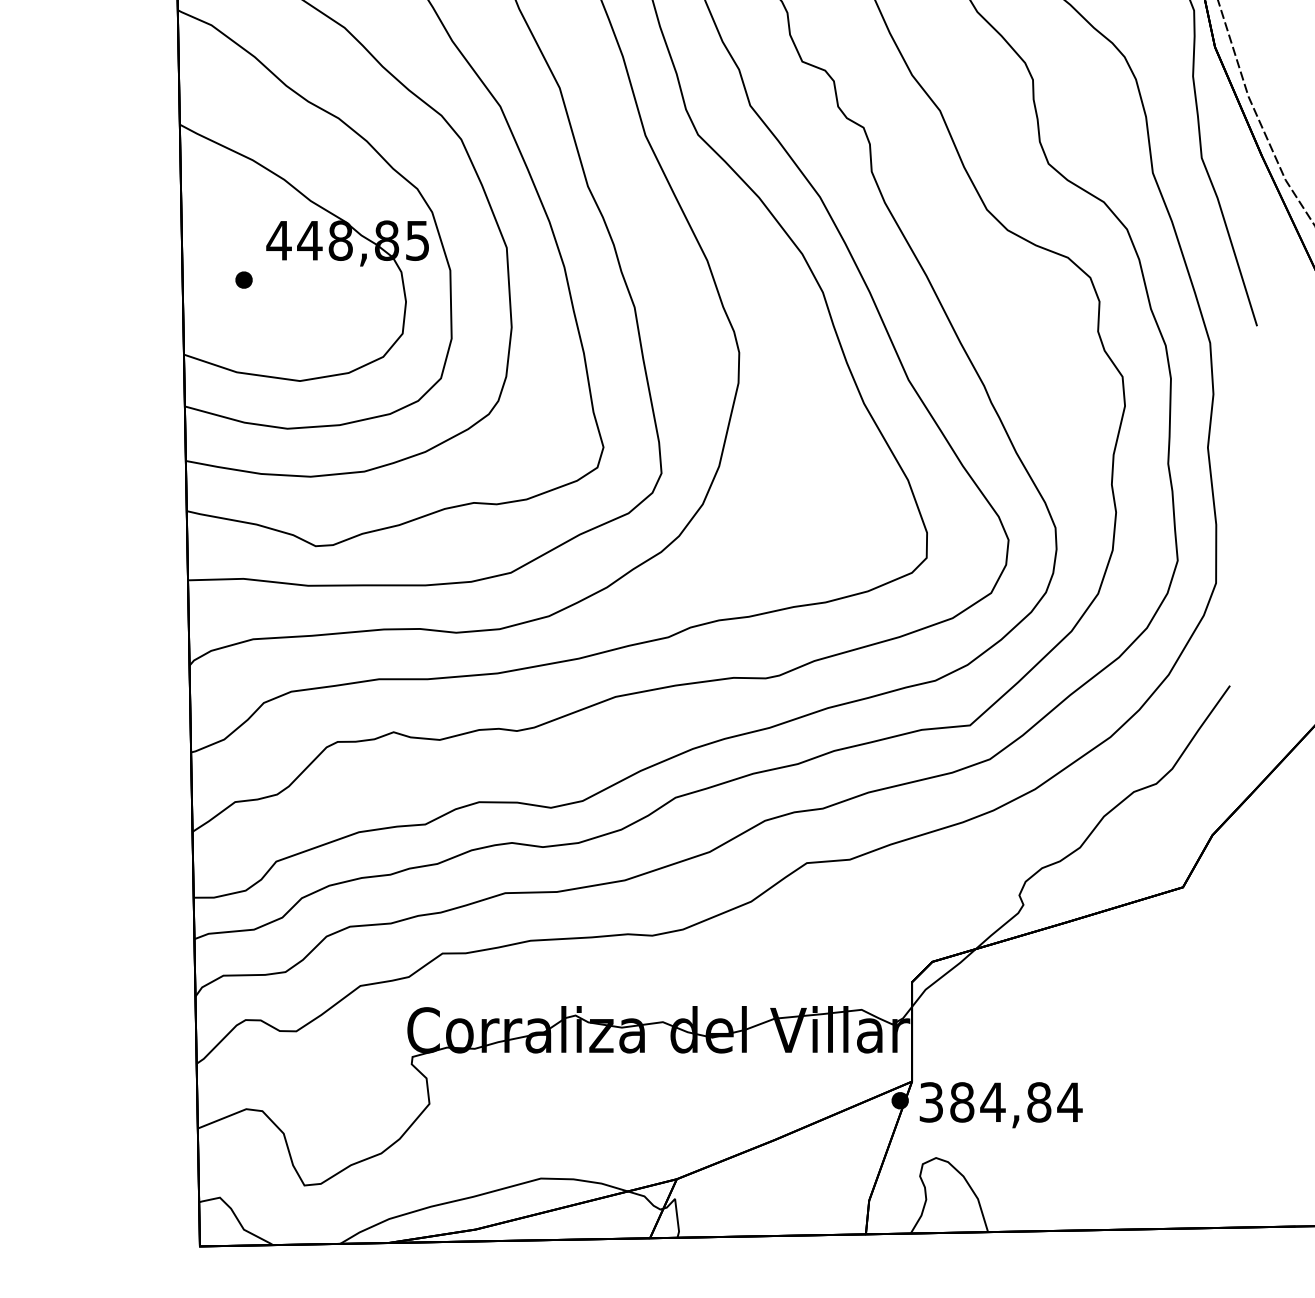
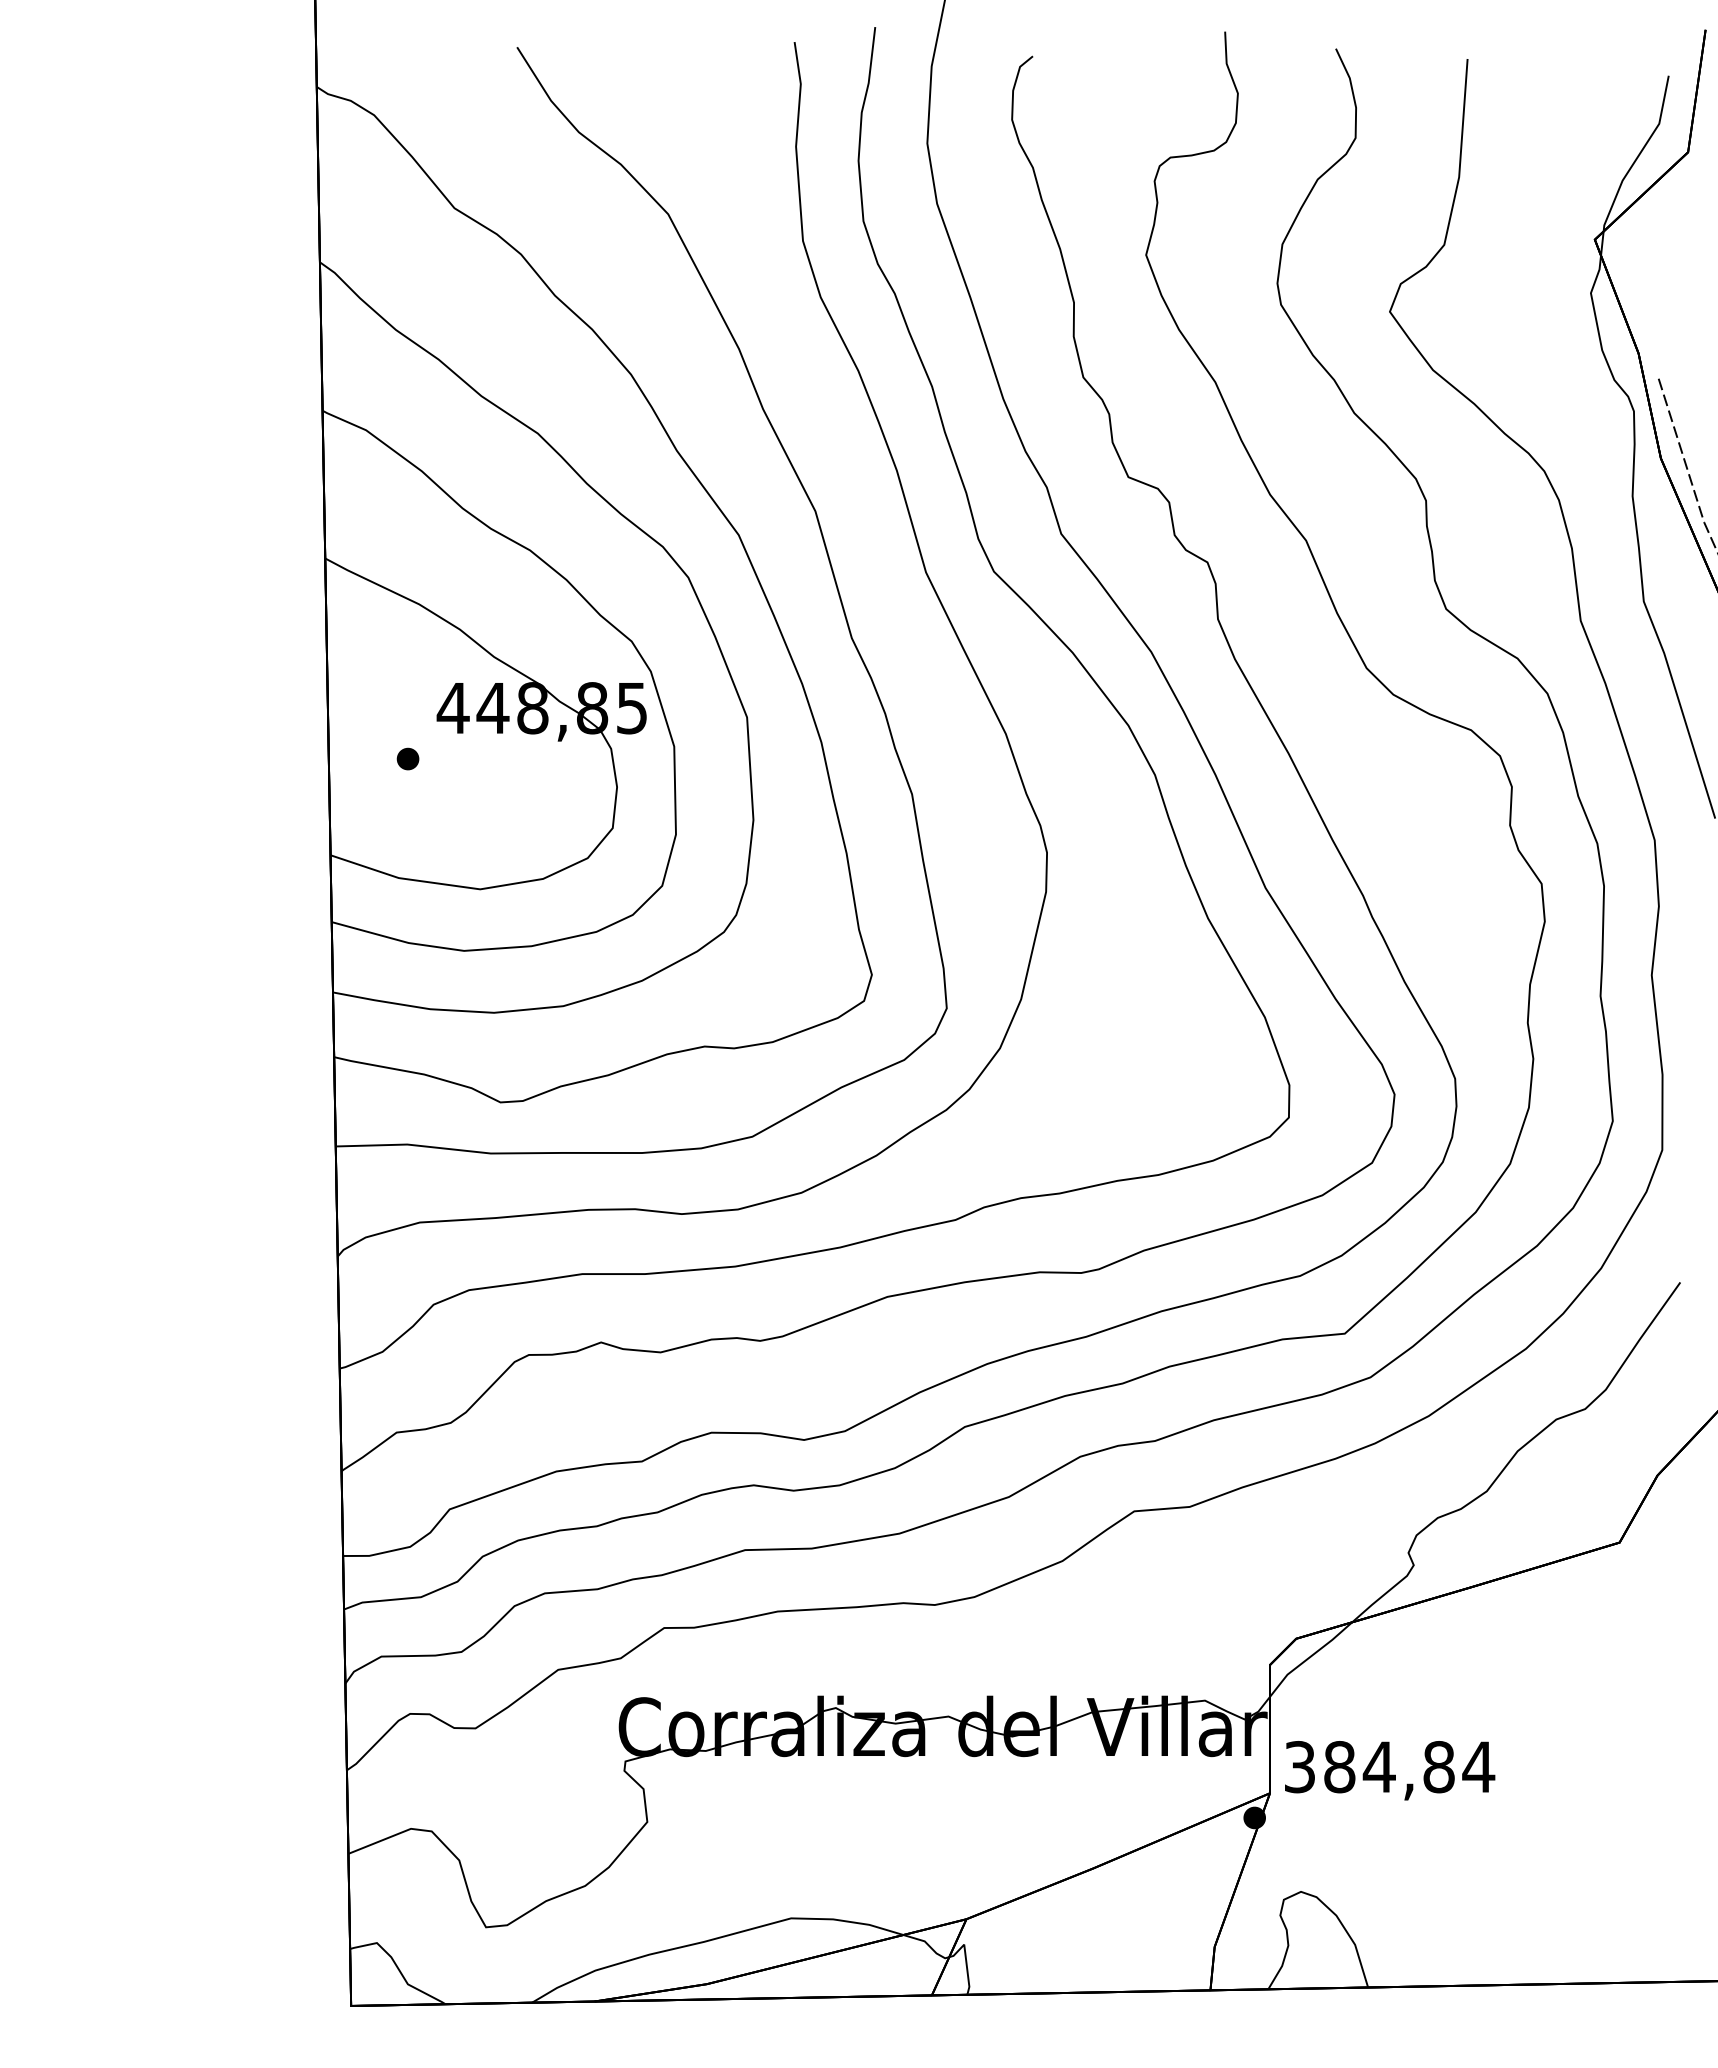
text: (1001, 1105) -> (1390, 1770), moved

